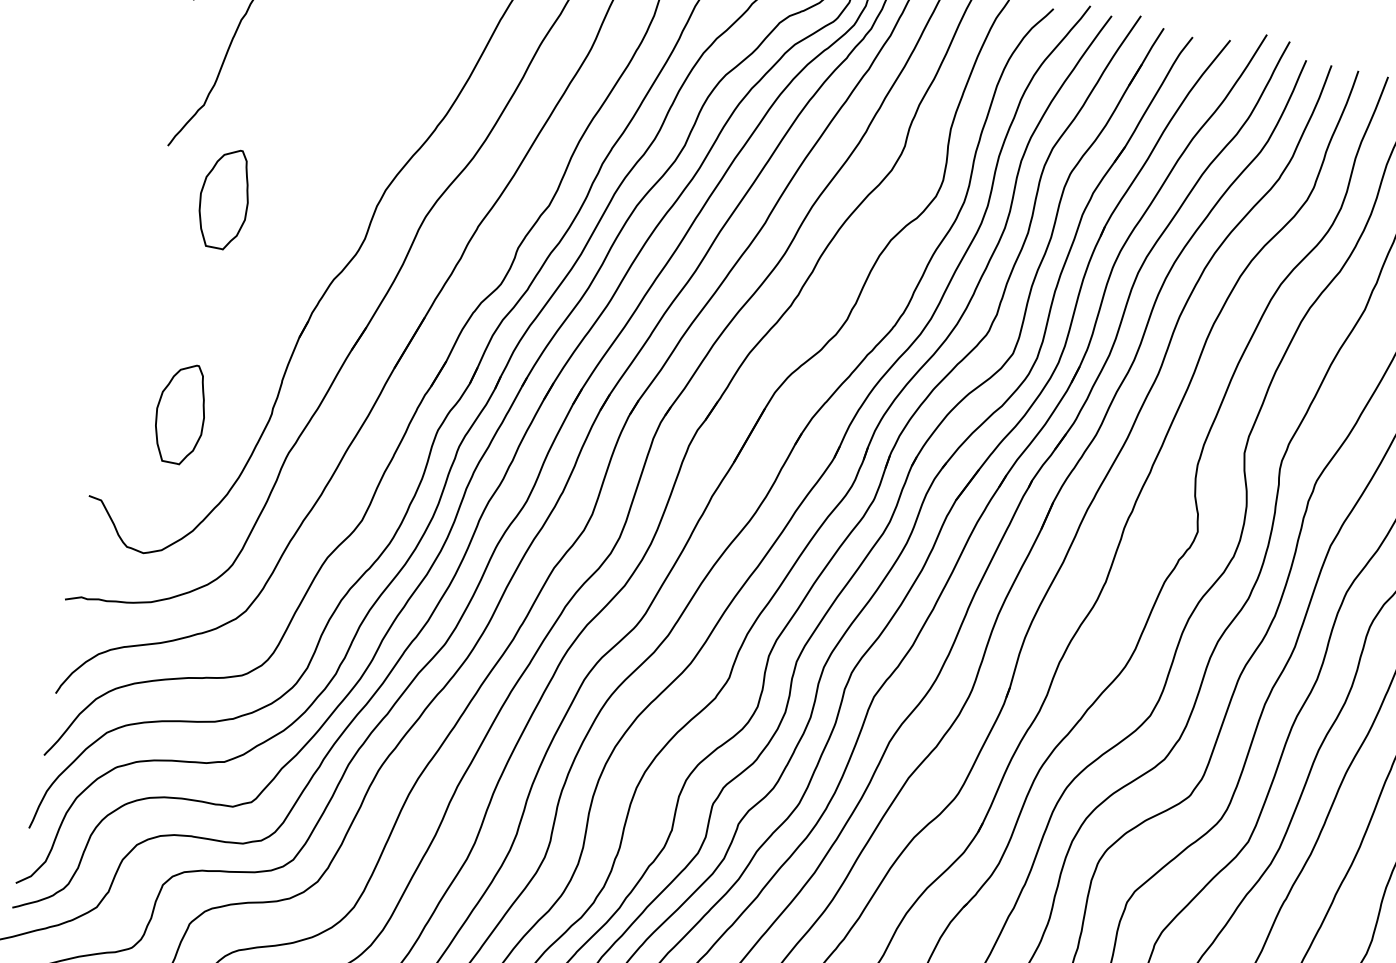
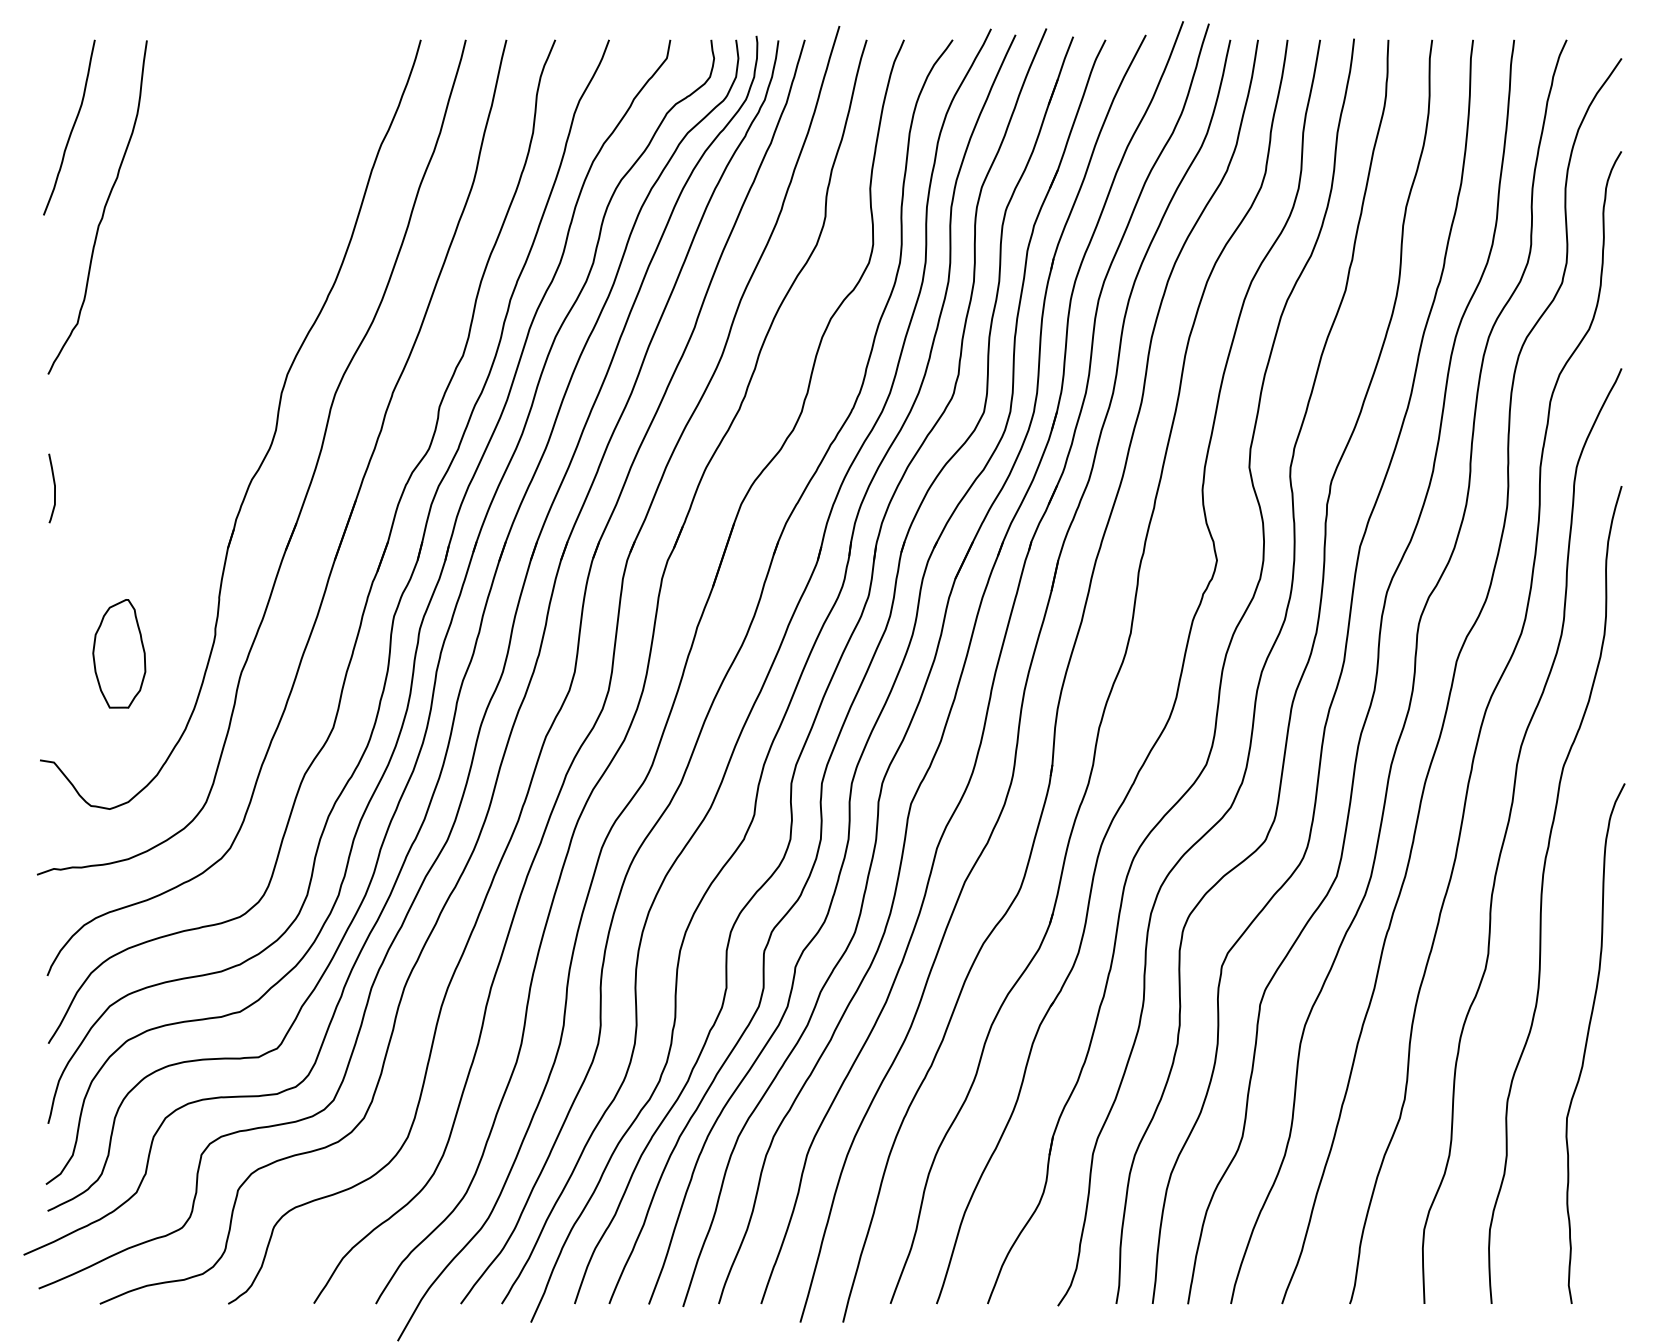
part: (224, 198) -> (119, 417), removed
curve: (152, 250) -> (54, 488), added

